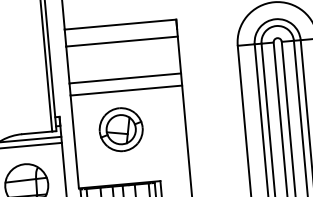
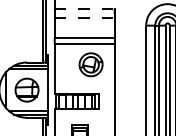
line: (120, 24) -> (84, 8), solid -> dashed
line: (121, 40) -> (84, 17), solid -> dashed
part: (120, 129) -> (90, 64), moved

